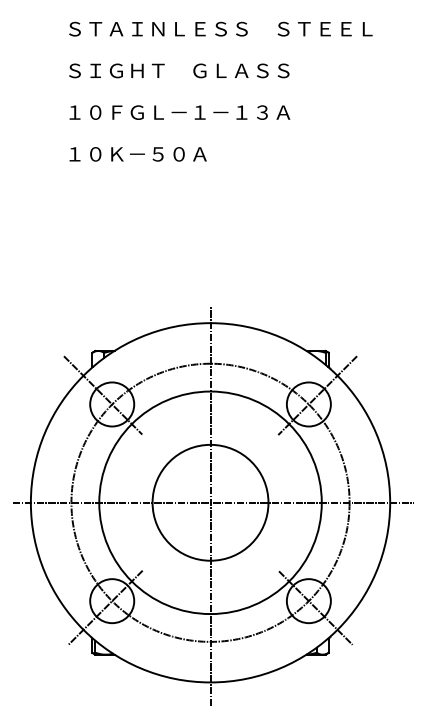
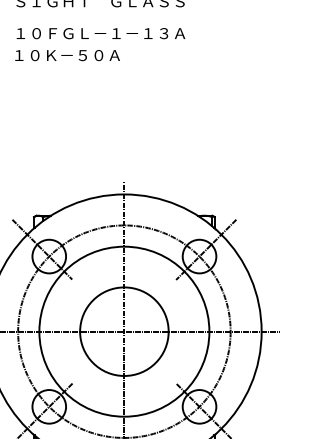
text: (137, 154) -> (67, 55), moved

